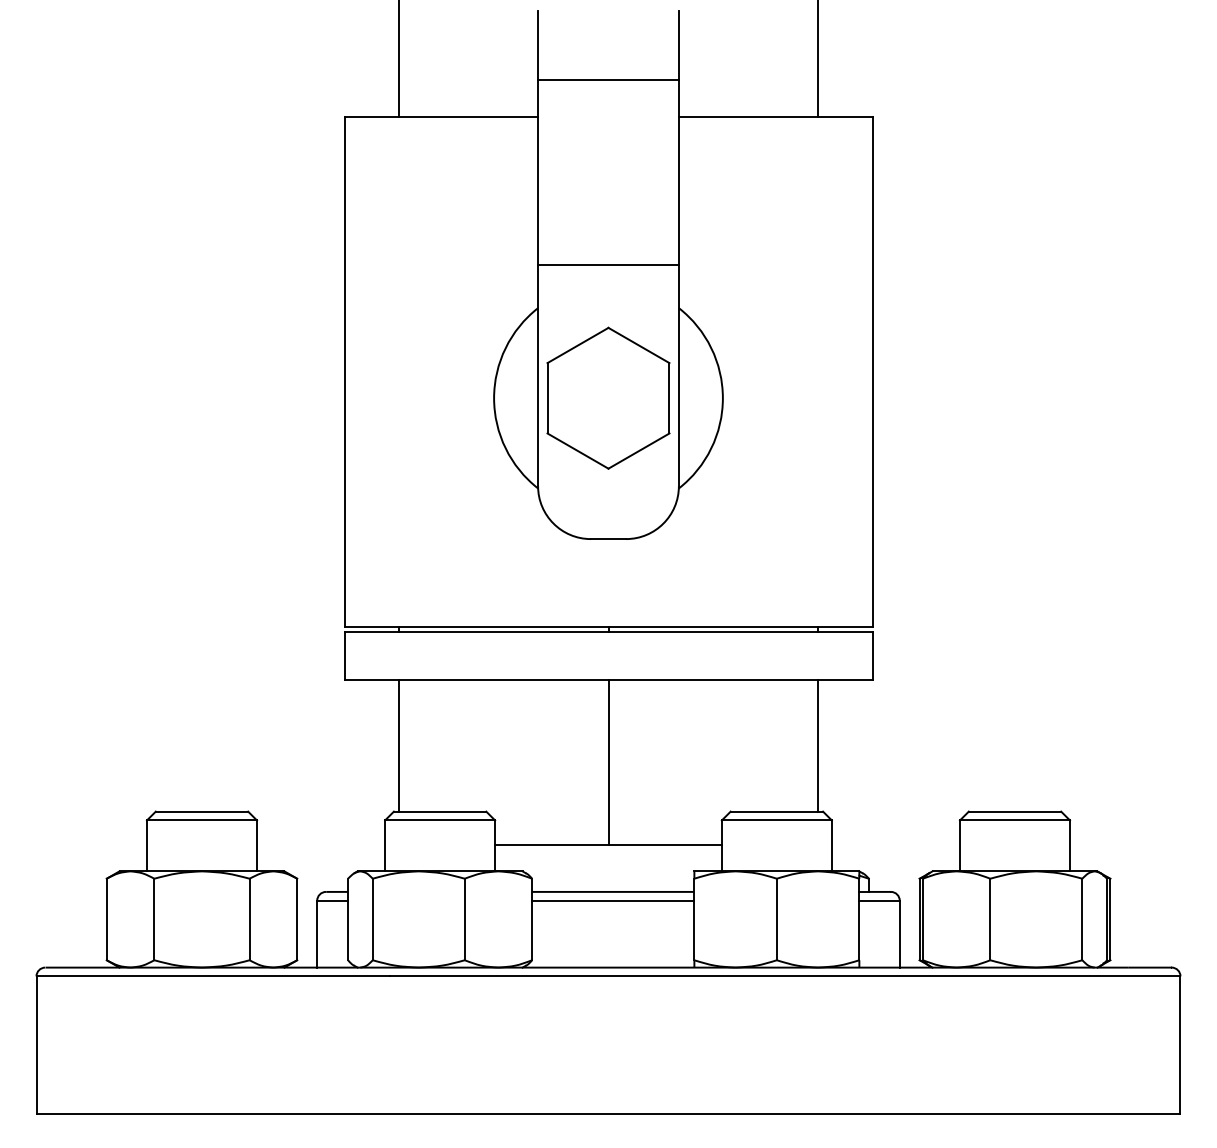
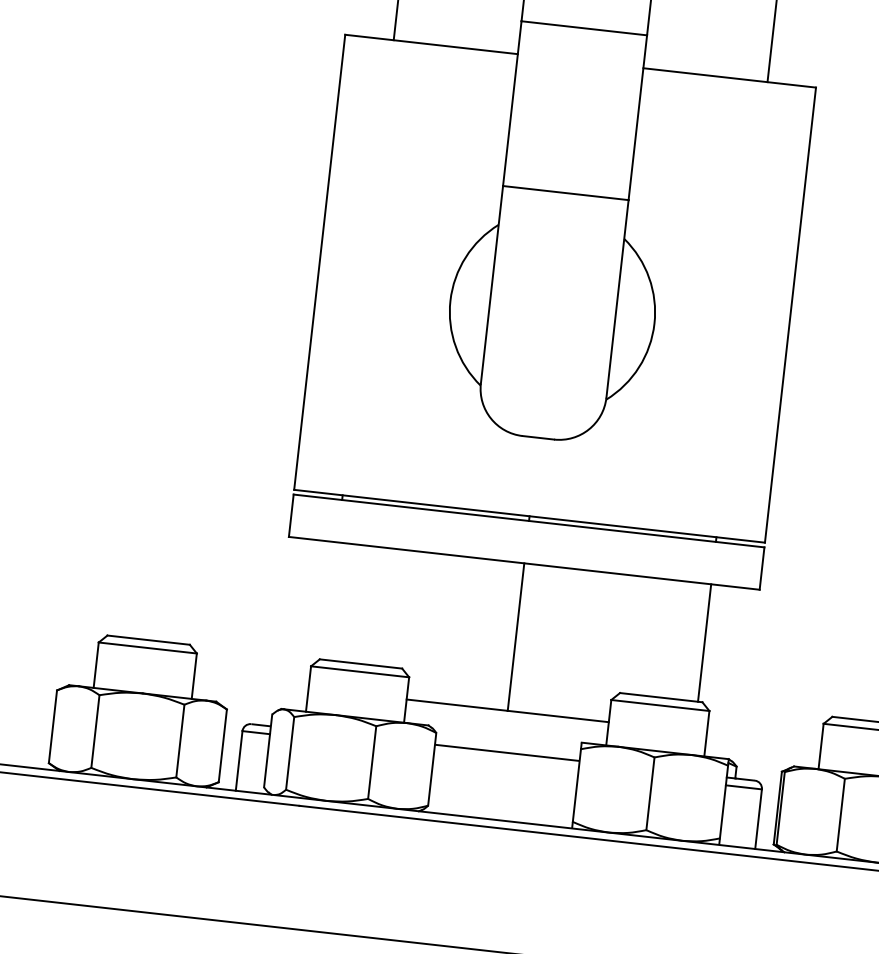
part: (608, 397) -> (552, 311), removed
line: (398, 745) -> (330, 600), removed
line: (613, 900) -> (506, 760), removed

